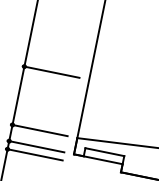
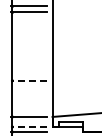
line: (50, 71) -> (28, 80), solid -> dashed
line: (35, 145) -> (28, 126), solid -> dashed

